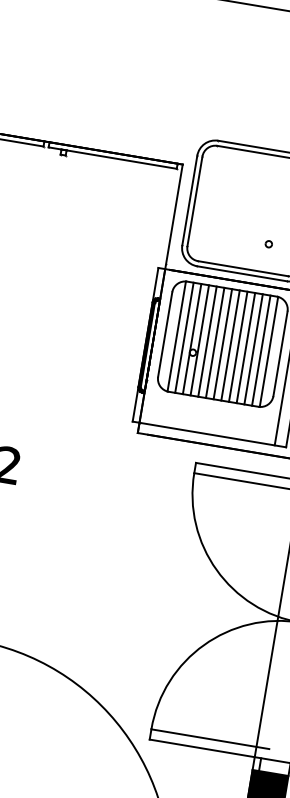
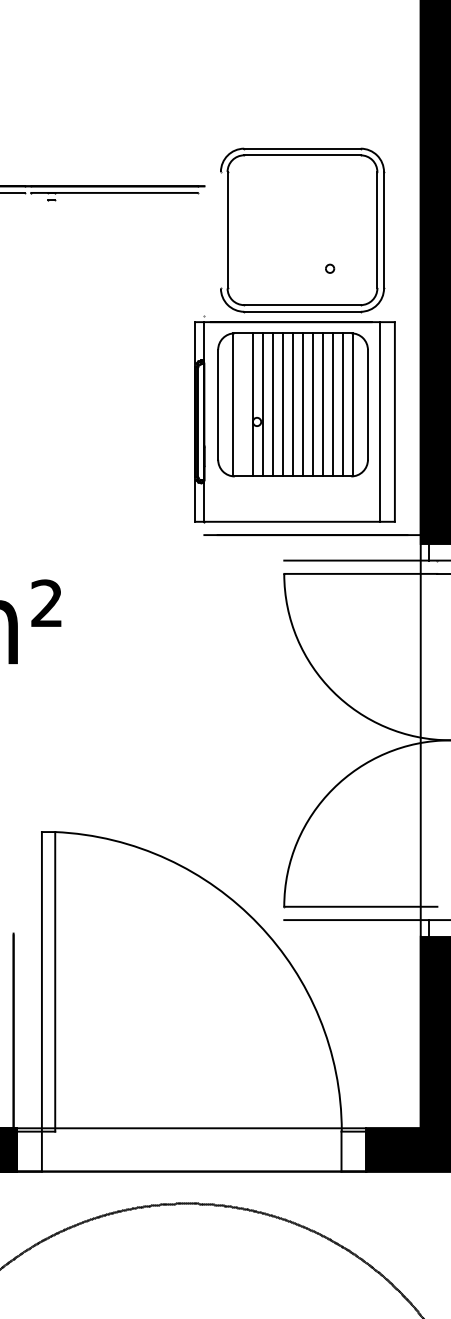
line: (189, 199) -> (220, 229), removed
line: (160, 298) -> (204, 360), removed
line: (184, 337) -> (243, 404), removed

